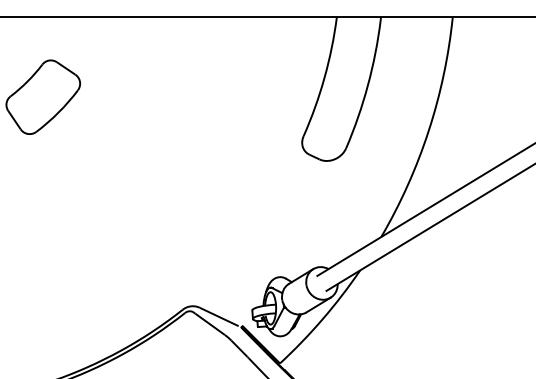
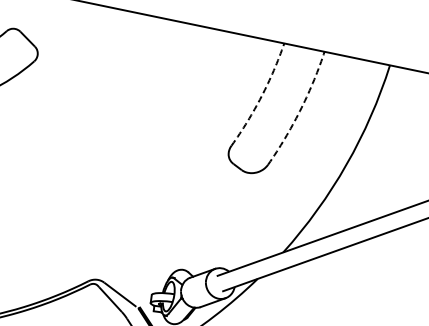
arc: (324, 77) -> (261, 96), solid -> dashed
arc: (368, 85) -> (300, 111), solid -> dashed

